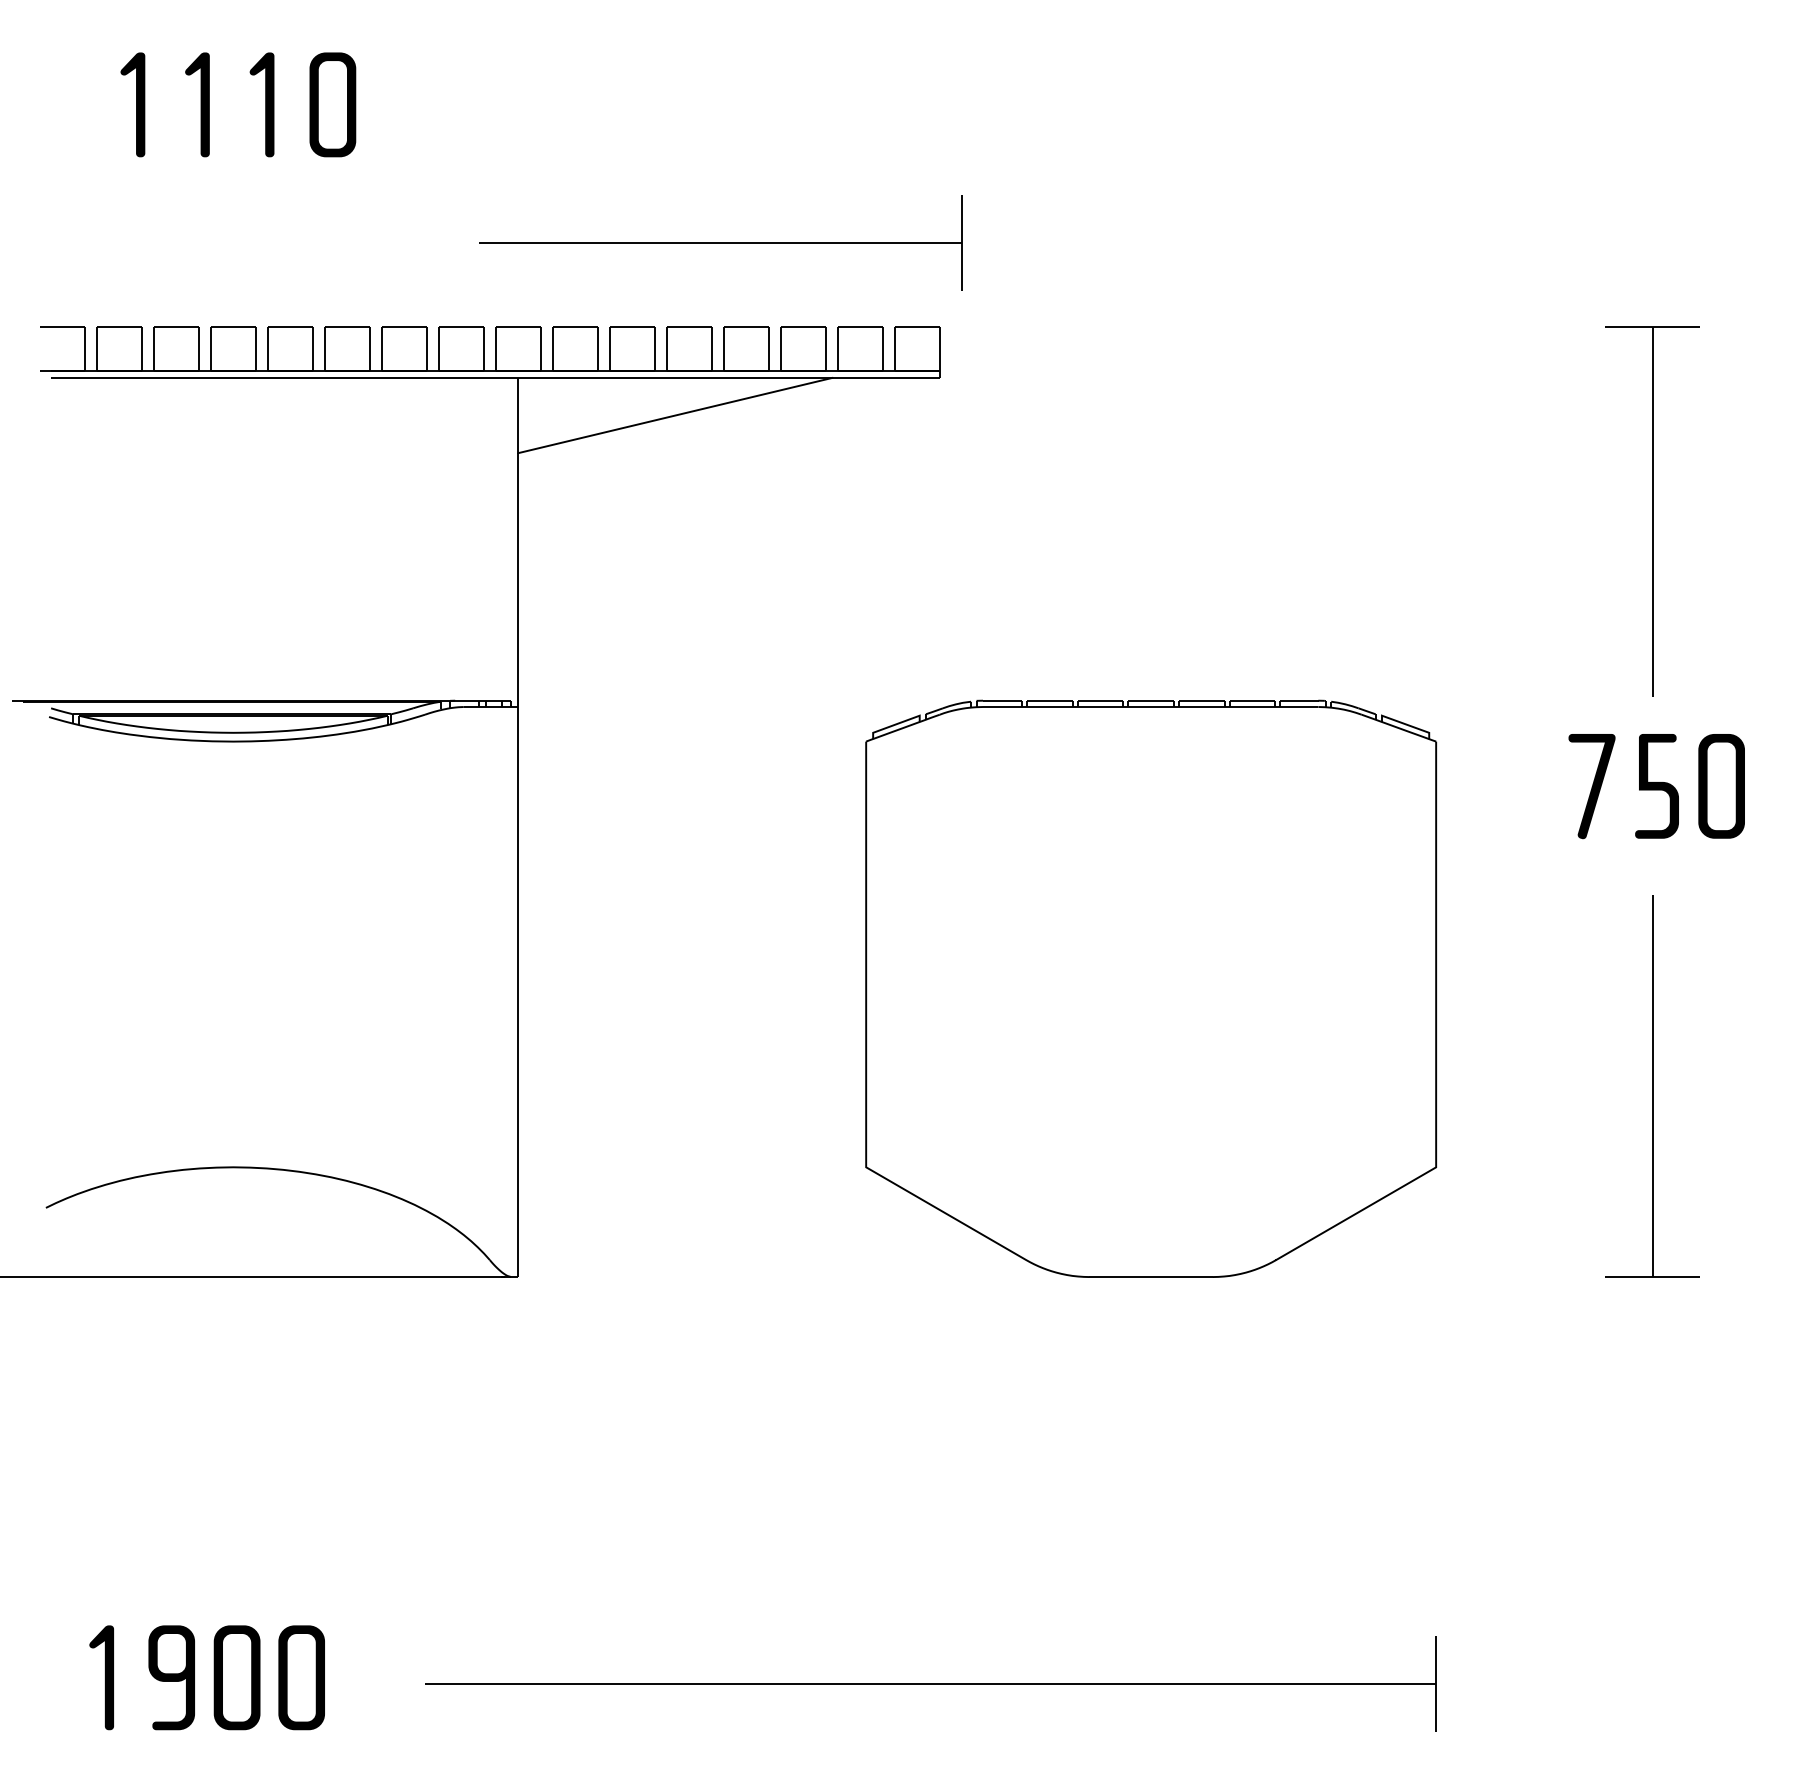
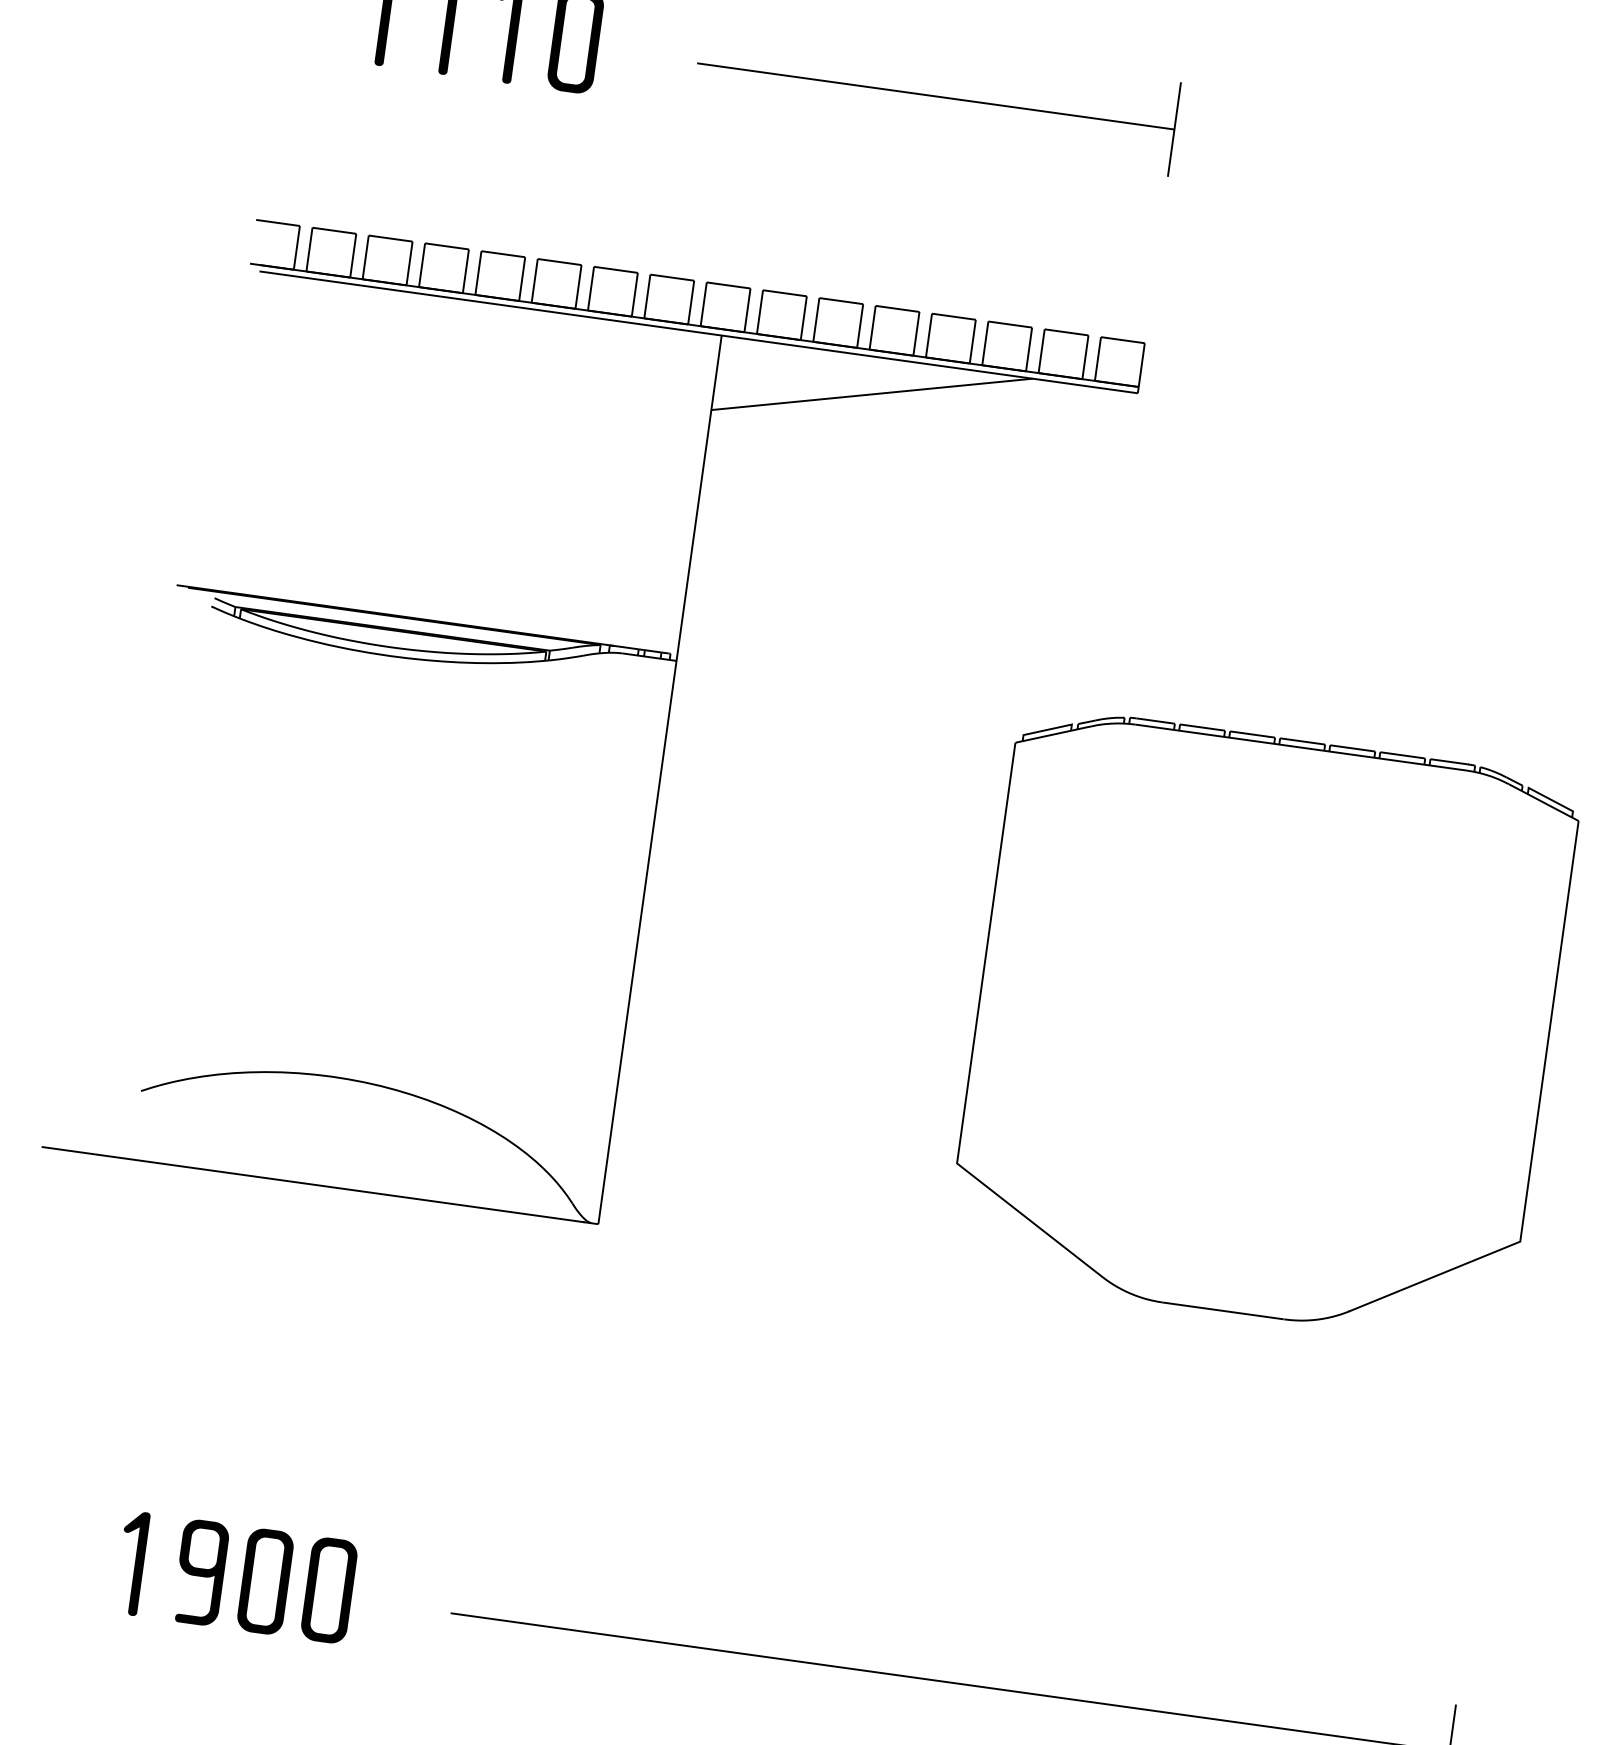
part: (720, 242) -> (936, 96), moved

